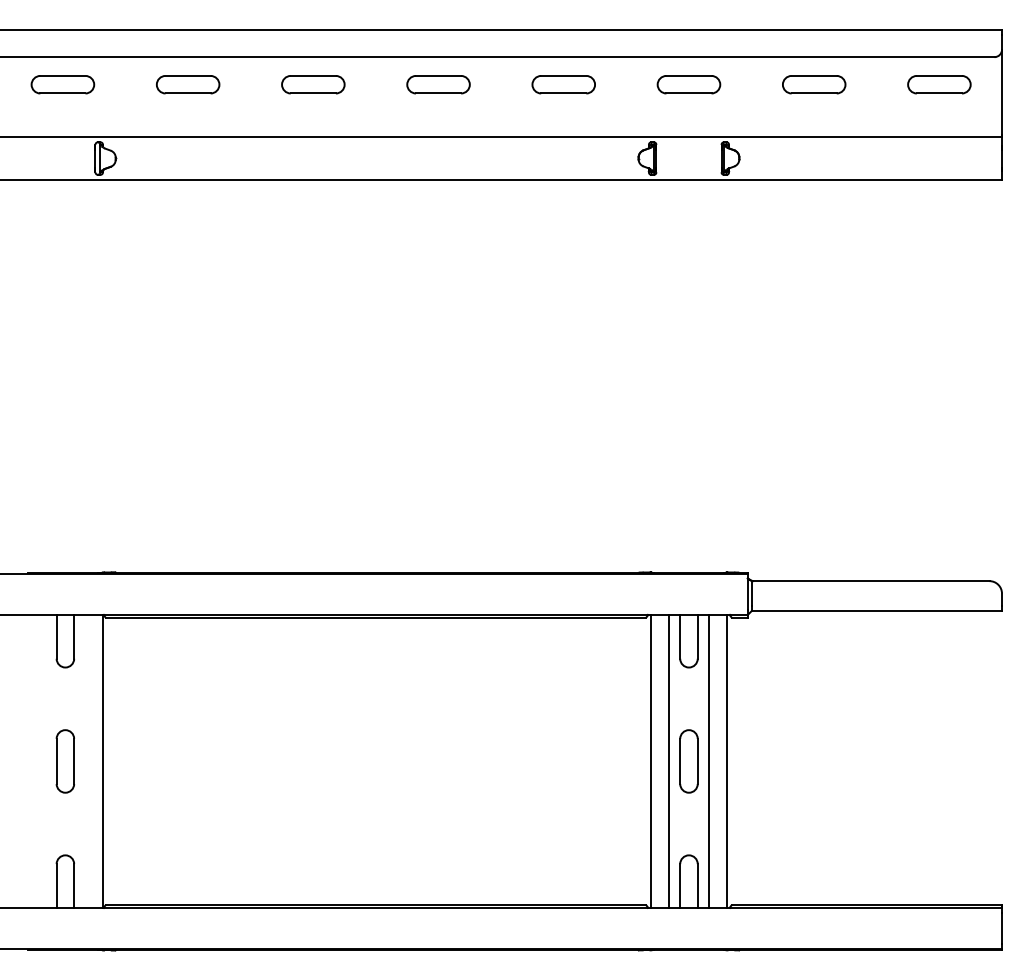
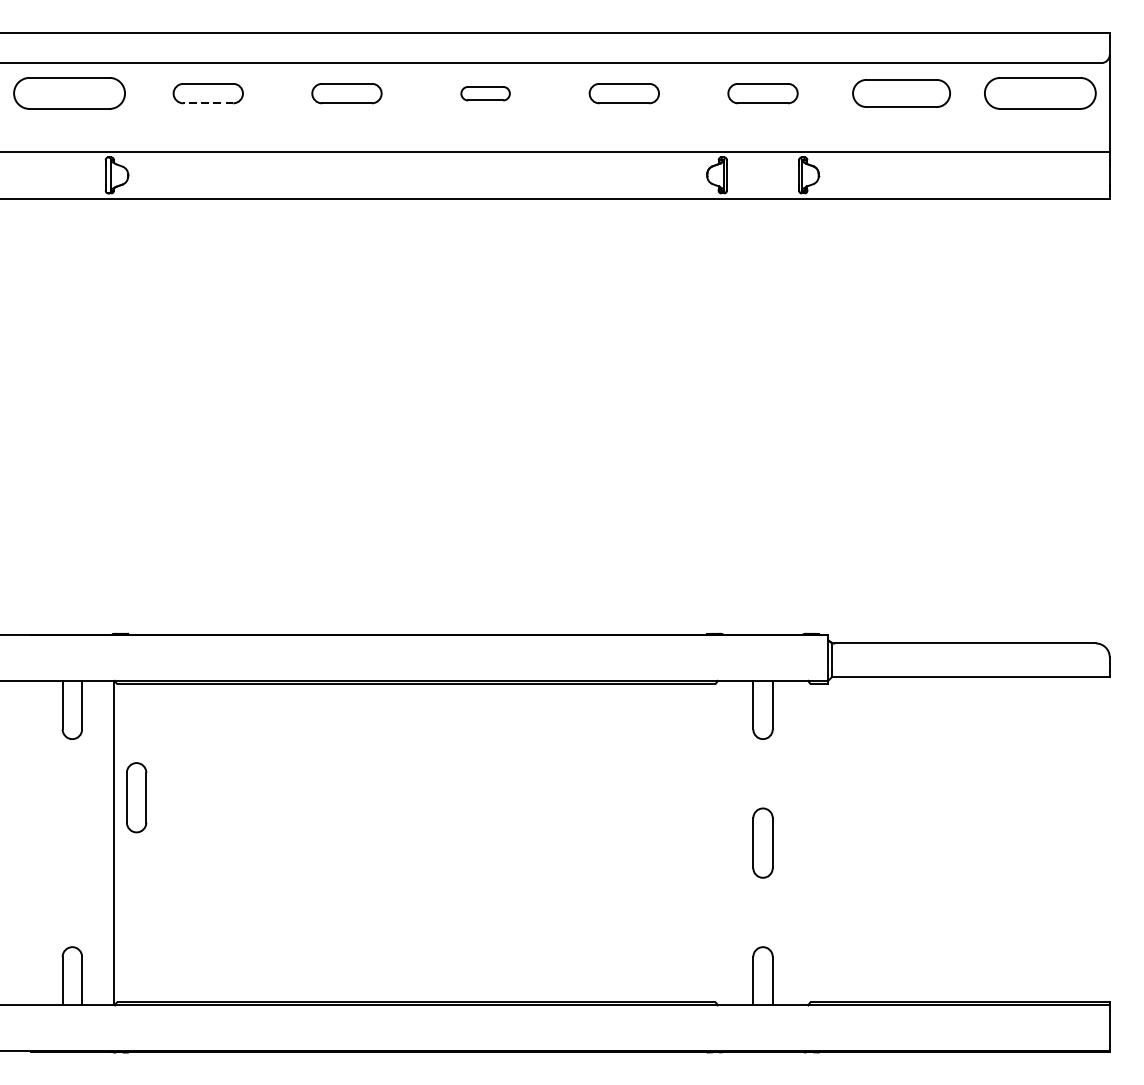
part: (62, 84) -> (69, 93), size x1.6
part: (438, 84) -> (485, 93), size x0.7
part: (814, 84) -> (902, 93), size x1.4
part: (939, 84) -> (1040, 93), size x1.6
line: (188, 93) -> (208, 103), solid -> dashed
line: (651, 760) -> (721, 842), removed
line: (669, 760) -> (741, 842), removed
line: (708, 760) -> (784, 842), removed
line: (726, 760) -> (804, 842), removed
part: (64, 761) -> (135, 797), moved

